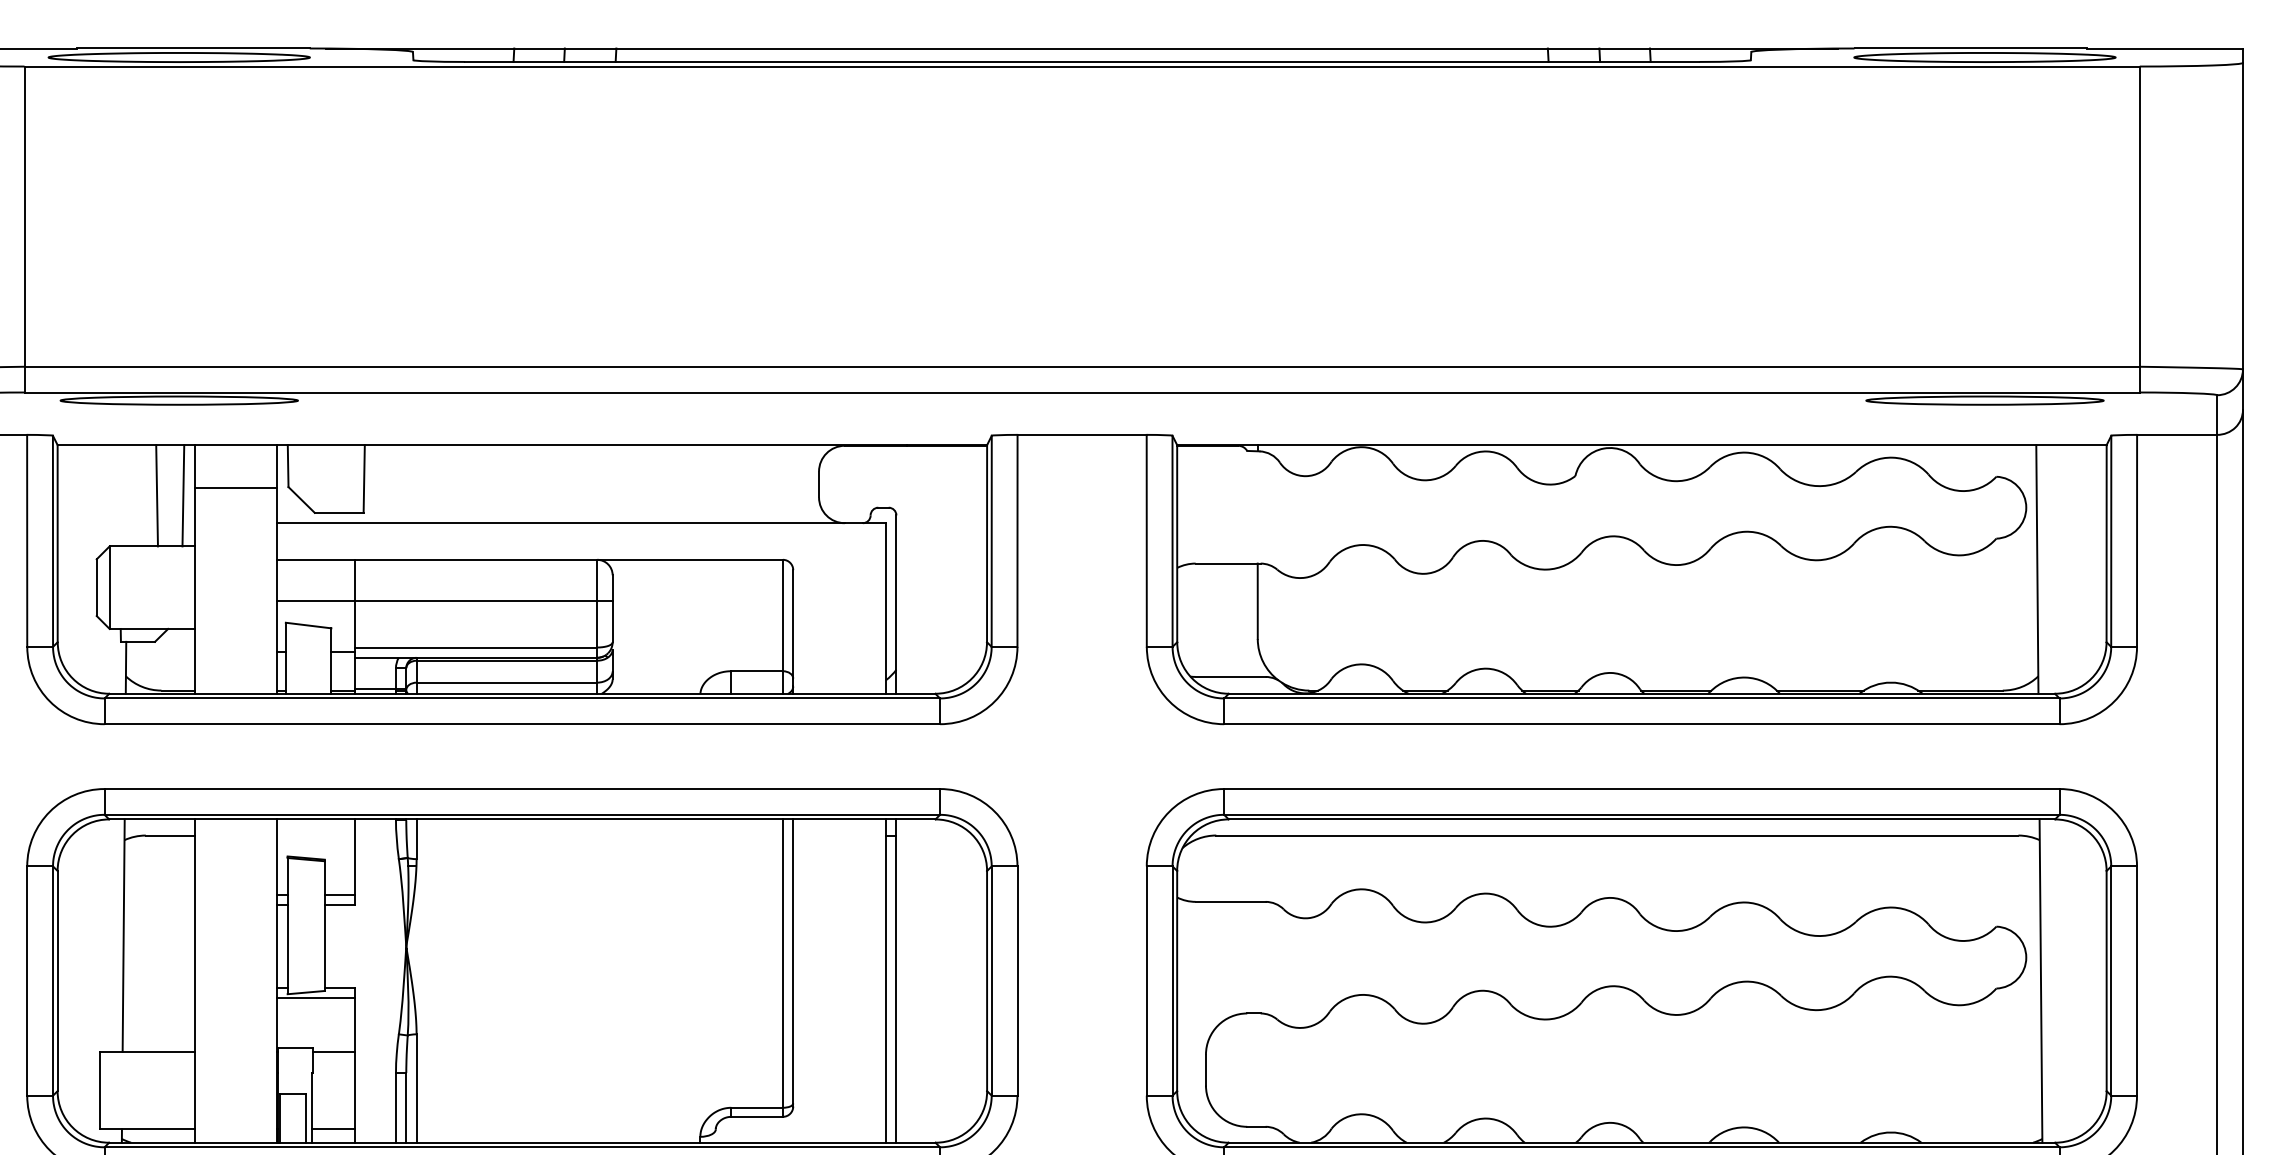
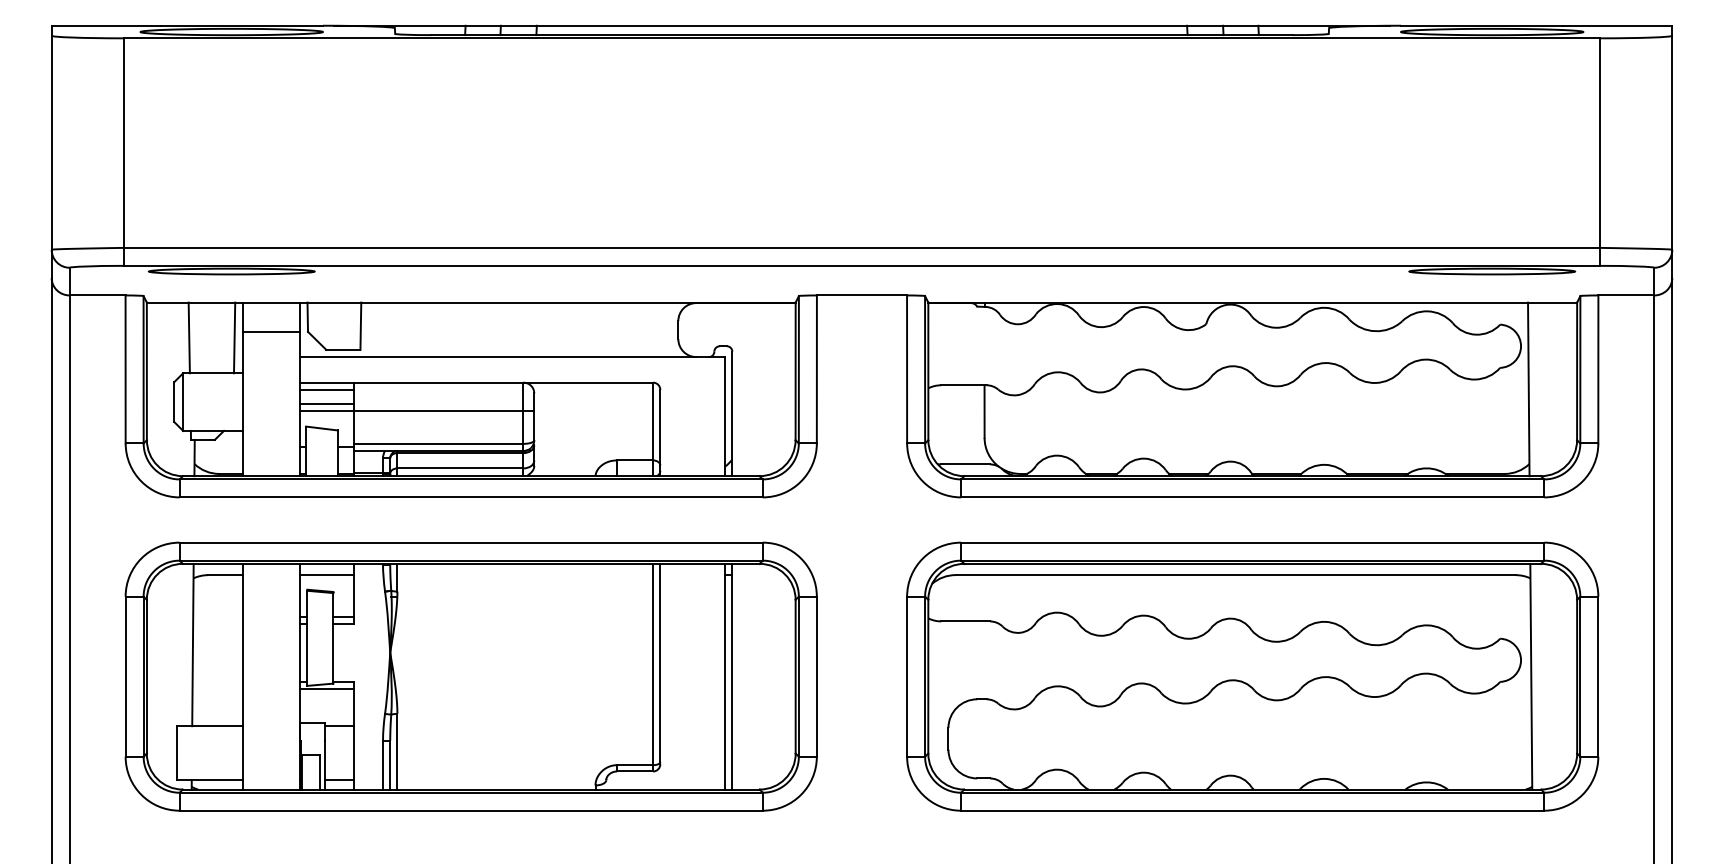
line: (155, 495) -> (188, 337), moved
line: (316, 569) -> (327, 389), added
line: (316, 591) -> (327, 404), added
line: (316, 836) -> (327, 575), added

